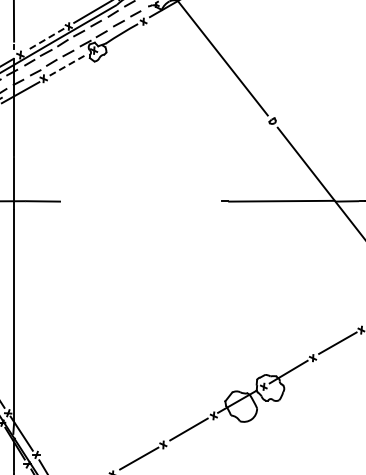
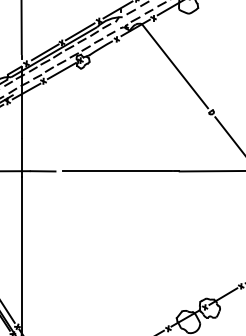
line: (45, 39) -> (44, 52), dashed -> solid
line: (69, 64) -> (62, 70), dashed -> solid
line: (143, 201) -> (116, 171), added

